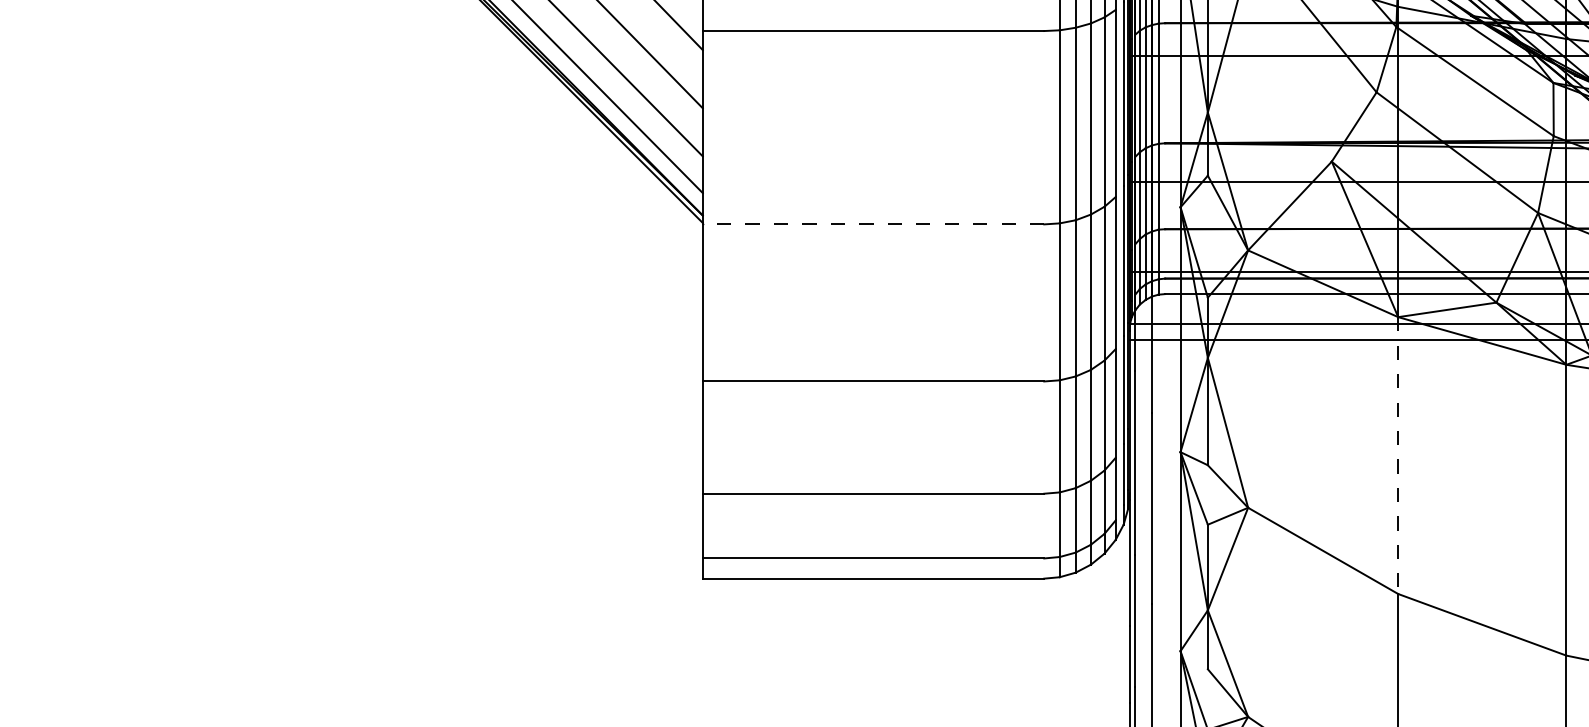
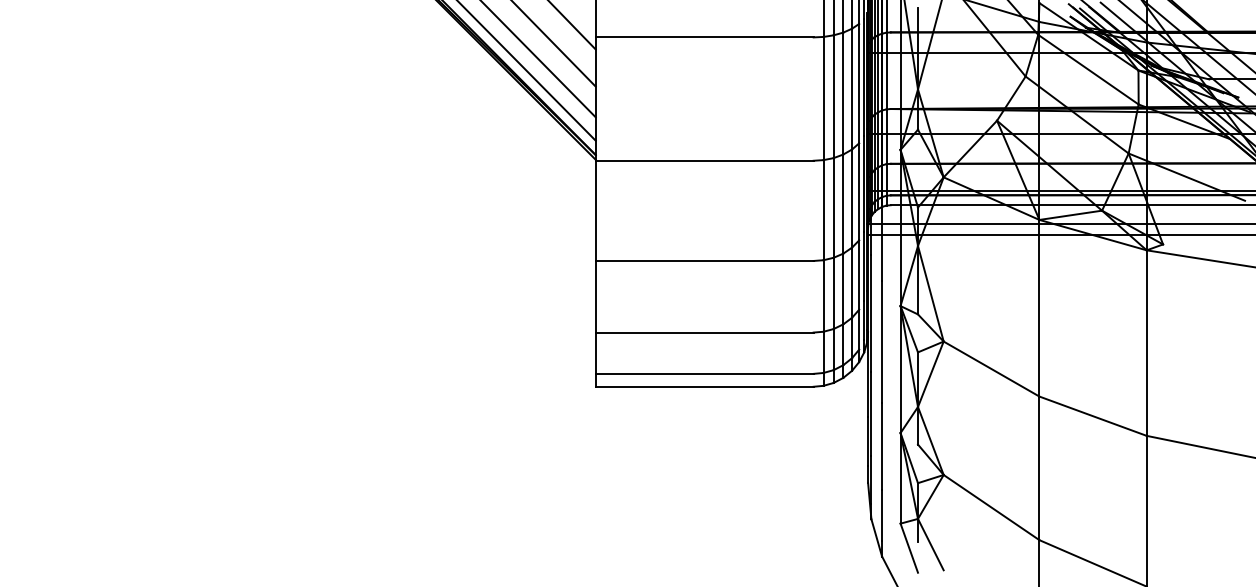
line: (873, 223) -> (704, 160), dashed -> solid
line: (1398, 455) -> (1039, 308), dashed -> solid

